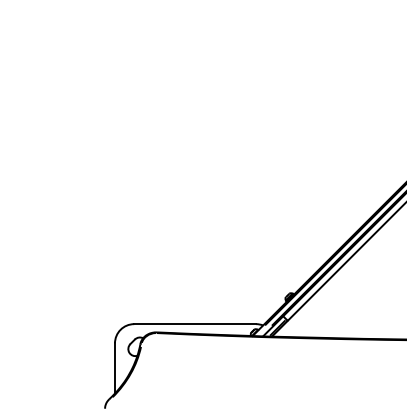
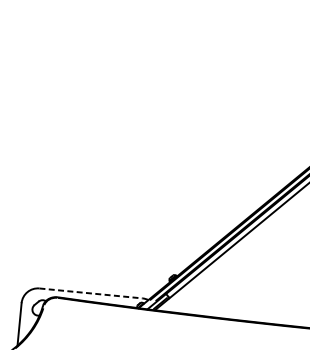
line: (195, 324) -> (91, 293), solid -> dashed

